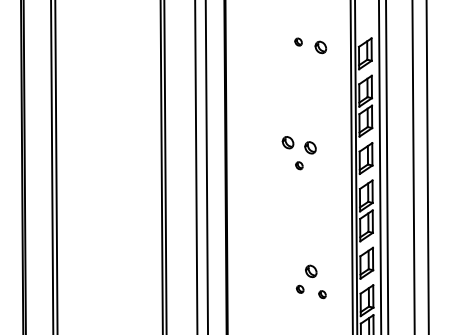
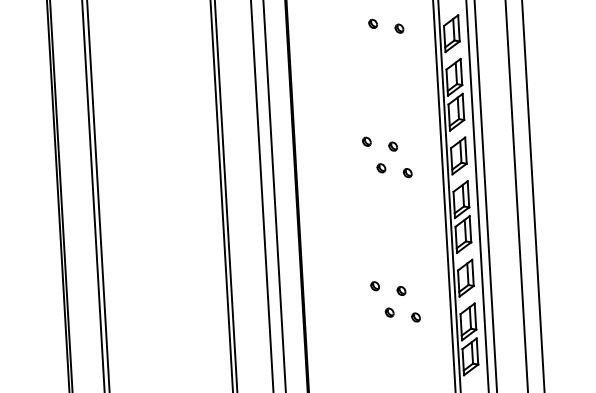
part: (320, 47) -> (399, 28), size x0.62
part: (287, 142) -> (366, 141), size x0.62
part: (309, 147) -> (392, 146), size x0.62
part: (321, 171) -> (407, 173), added
part: (288, 266) -> (374, 286), added
part: (311, 270) -> (401, 290), size x0.62

